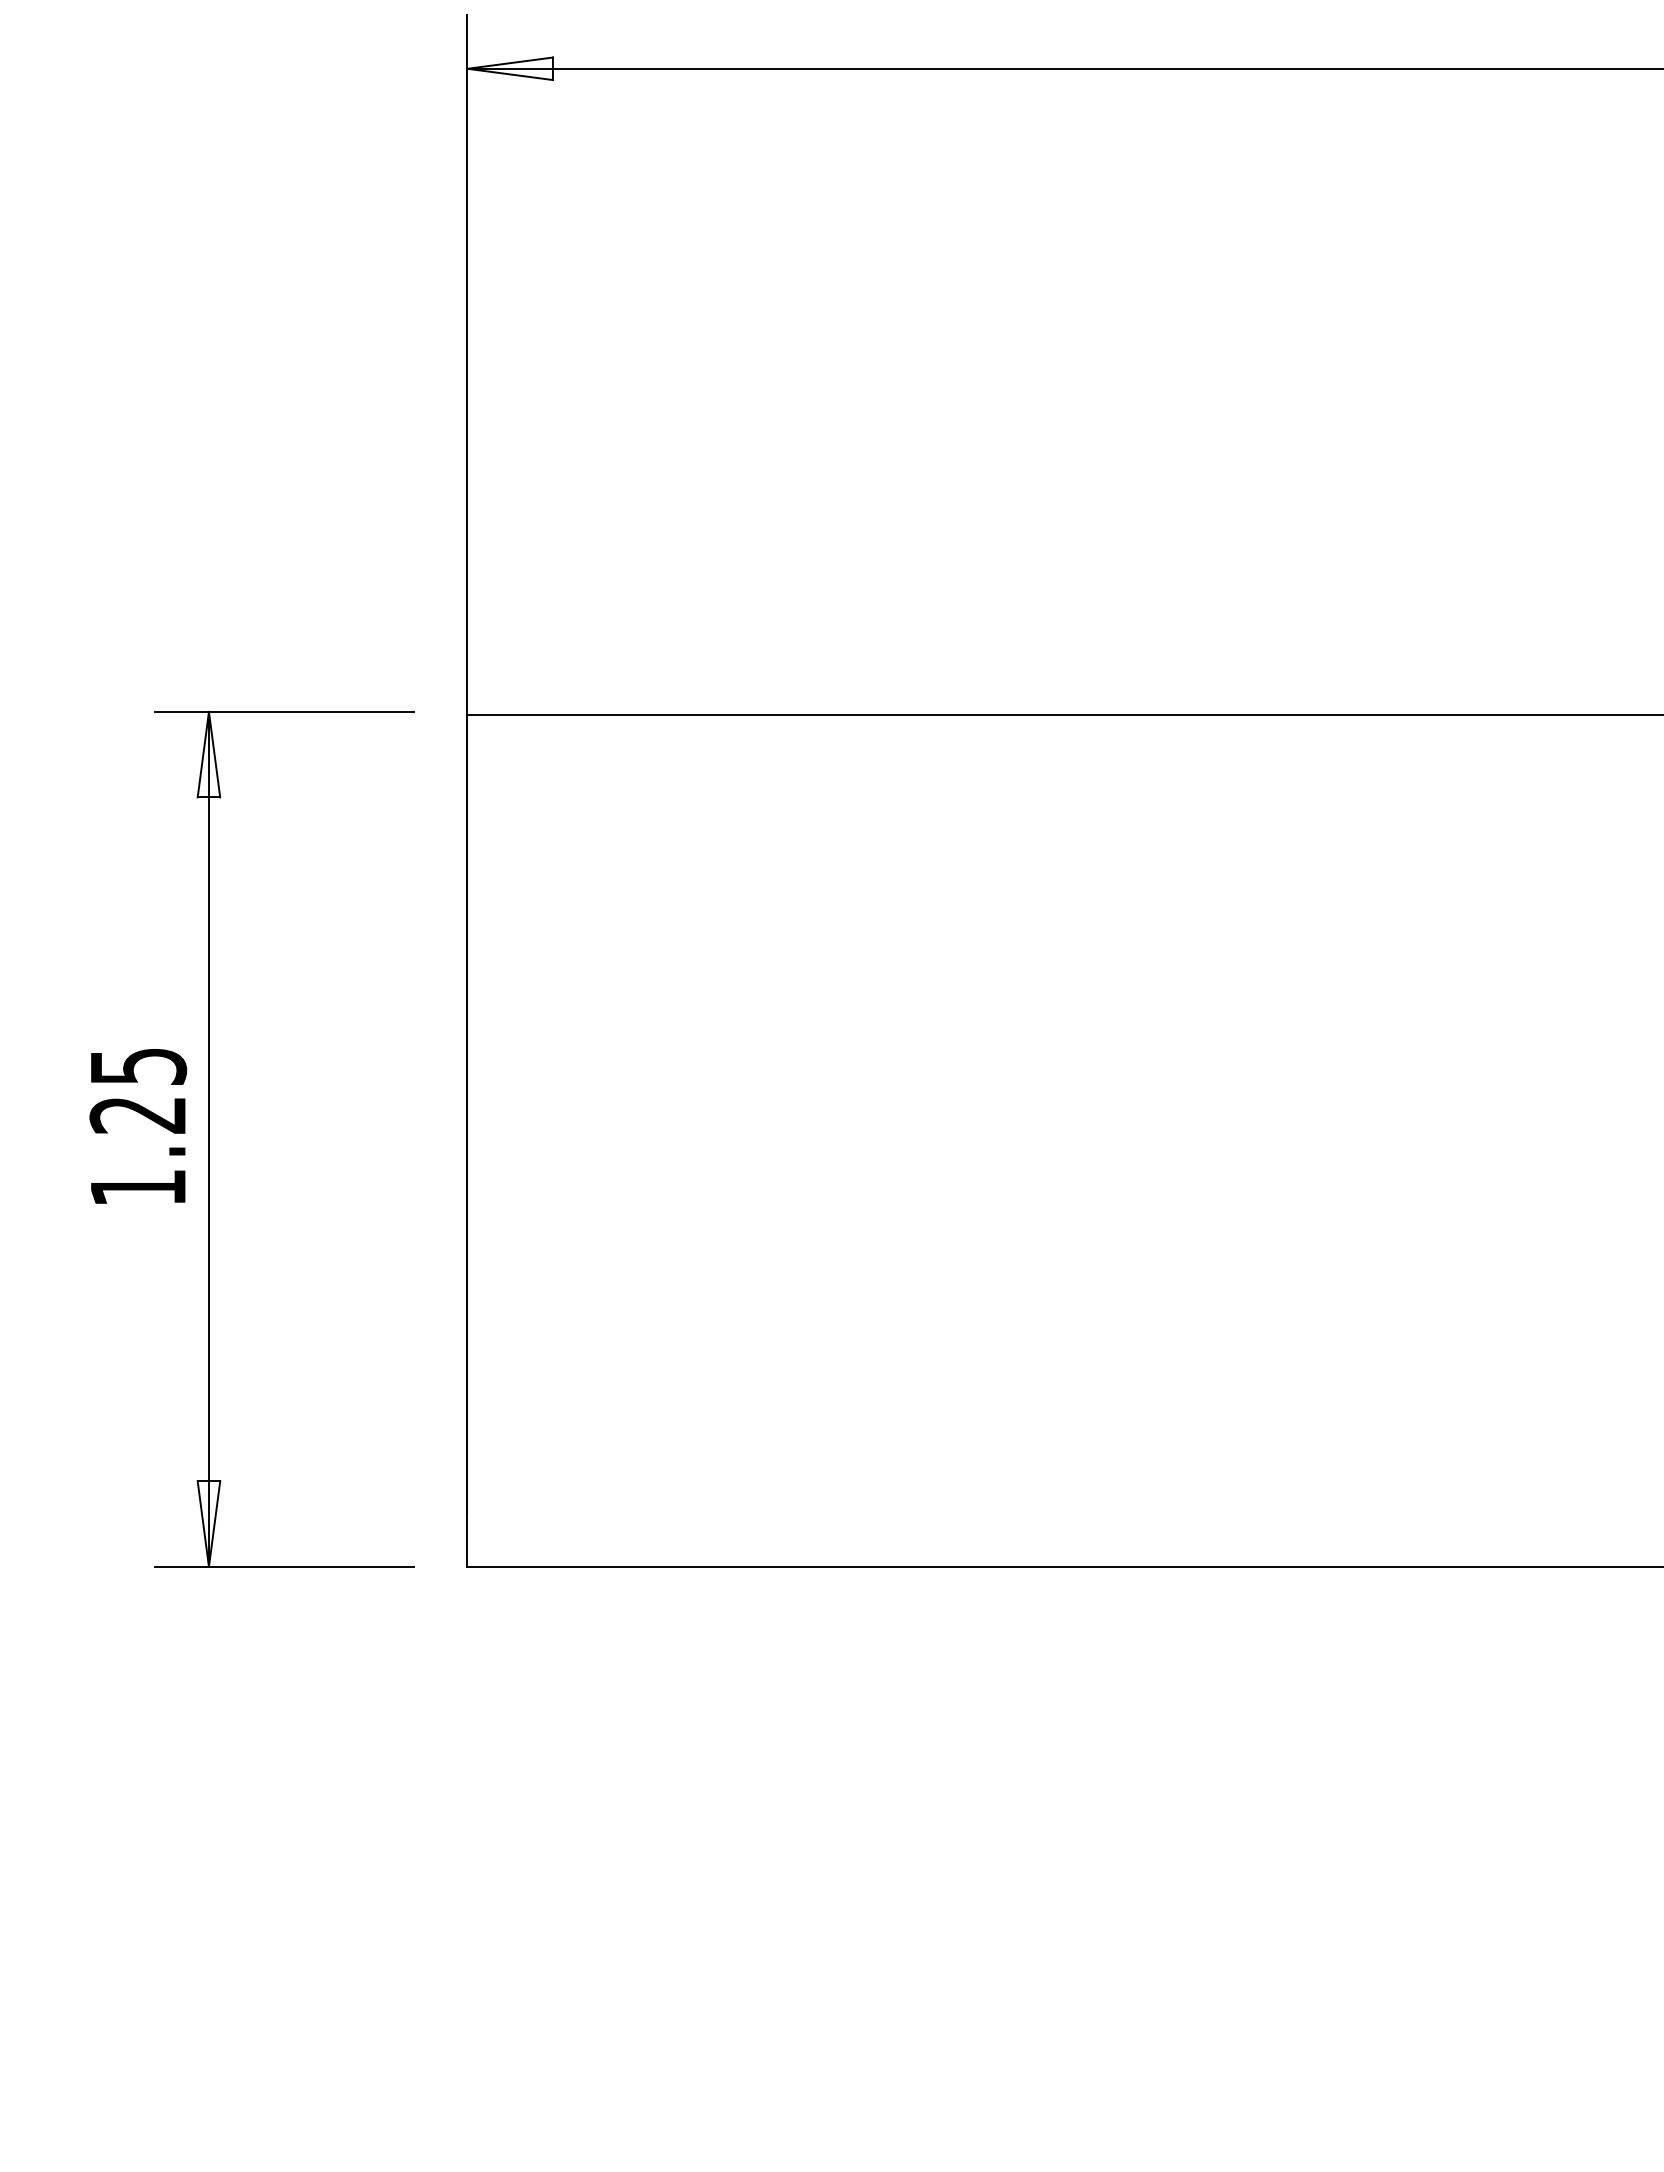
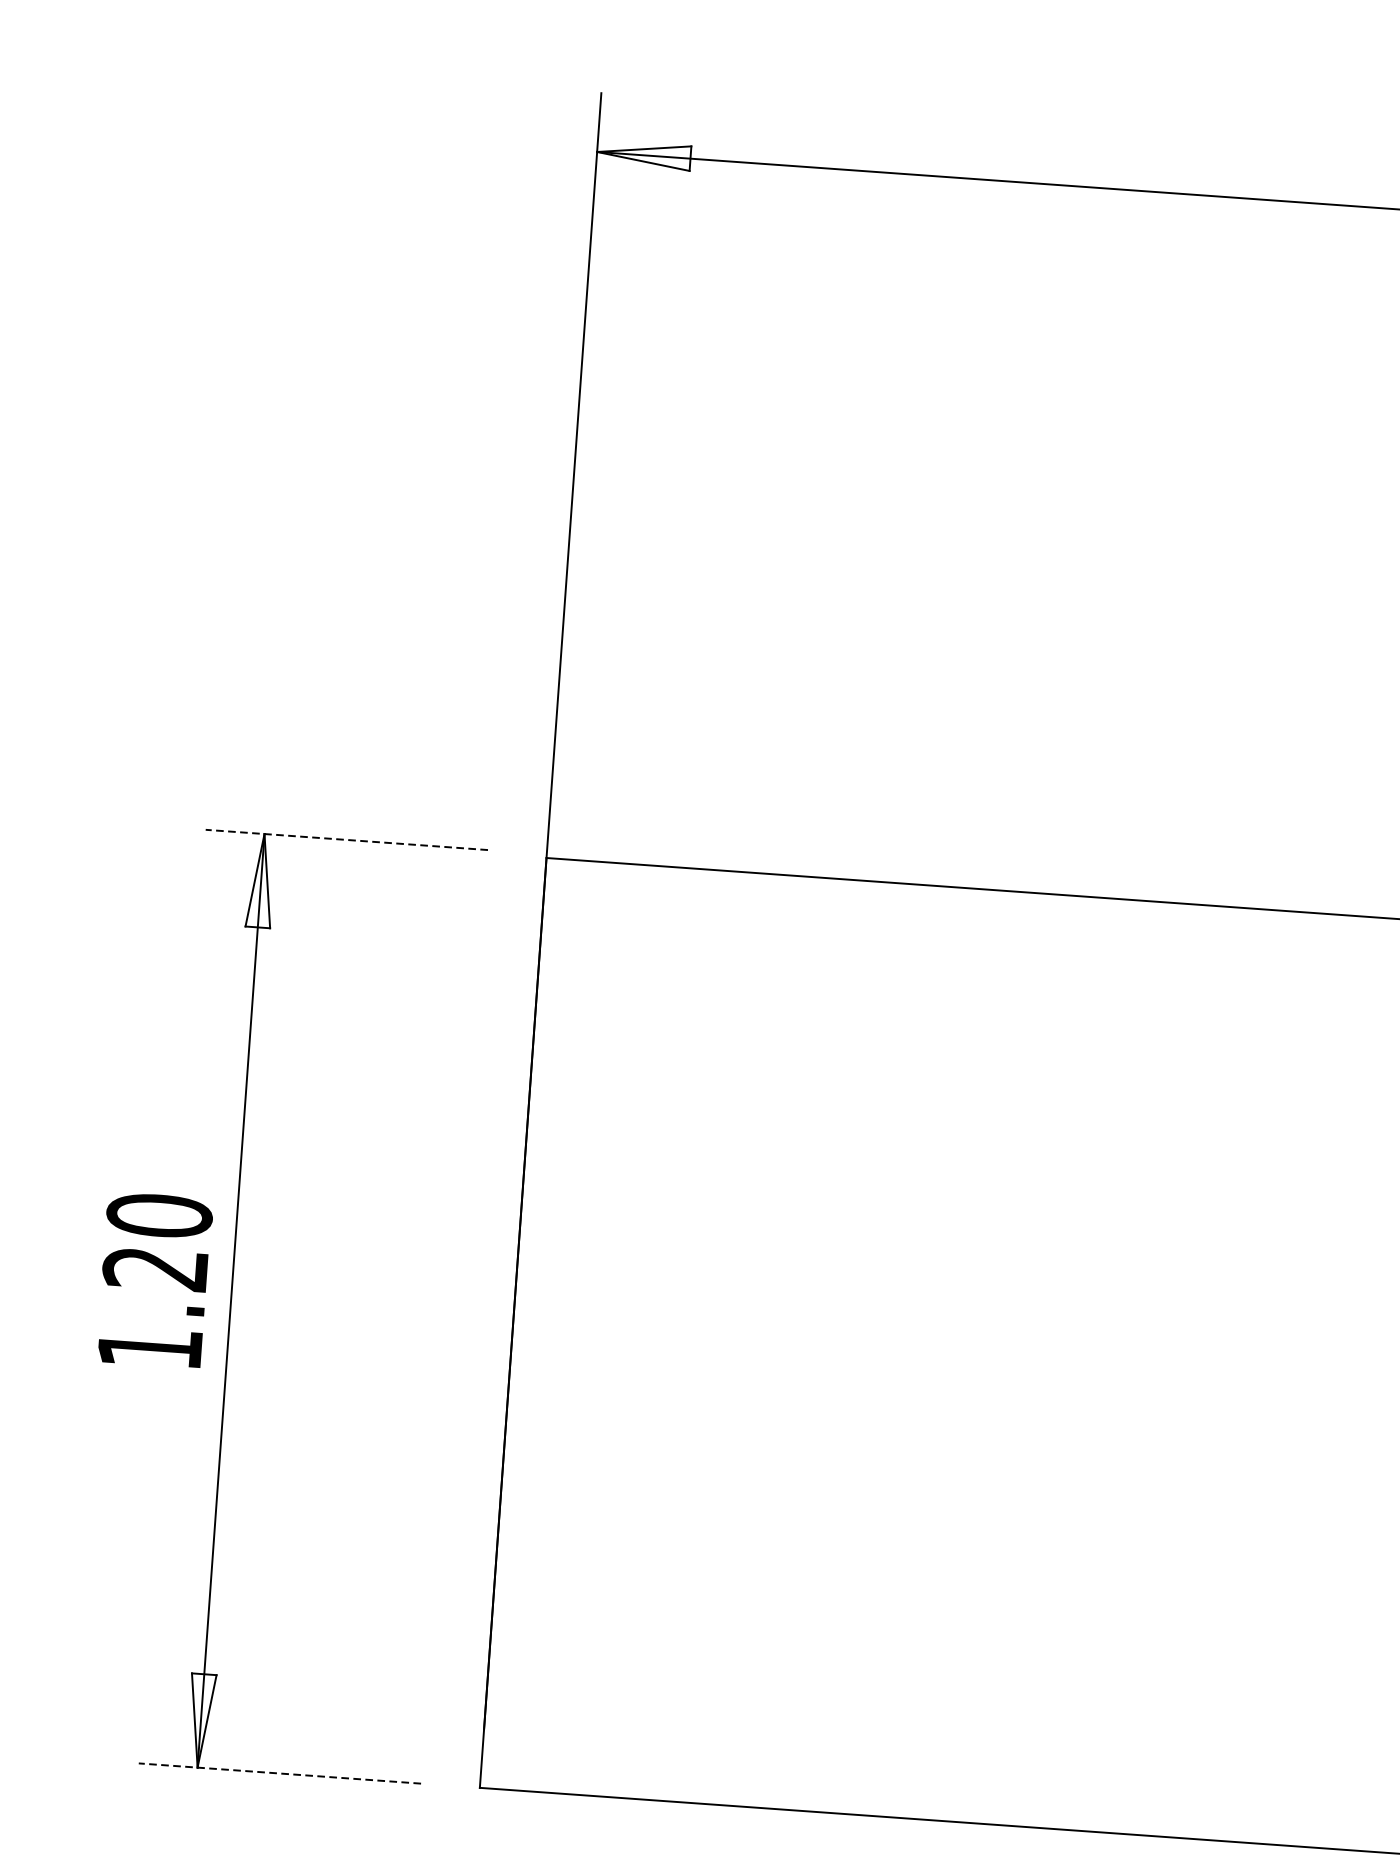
line: (283, 711) -> (345, 839), solid -> dashed
text: (138, 1066) -> (159, 1215), 1.25 -> 1.20
line: (283, 1566) -> (279, 1773), solid -> dashed

